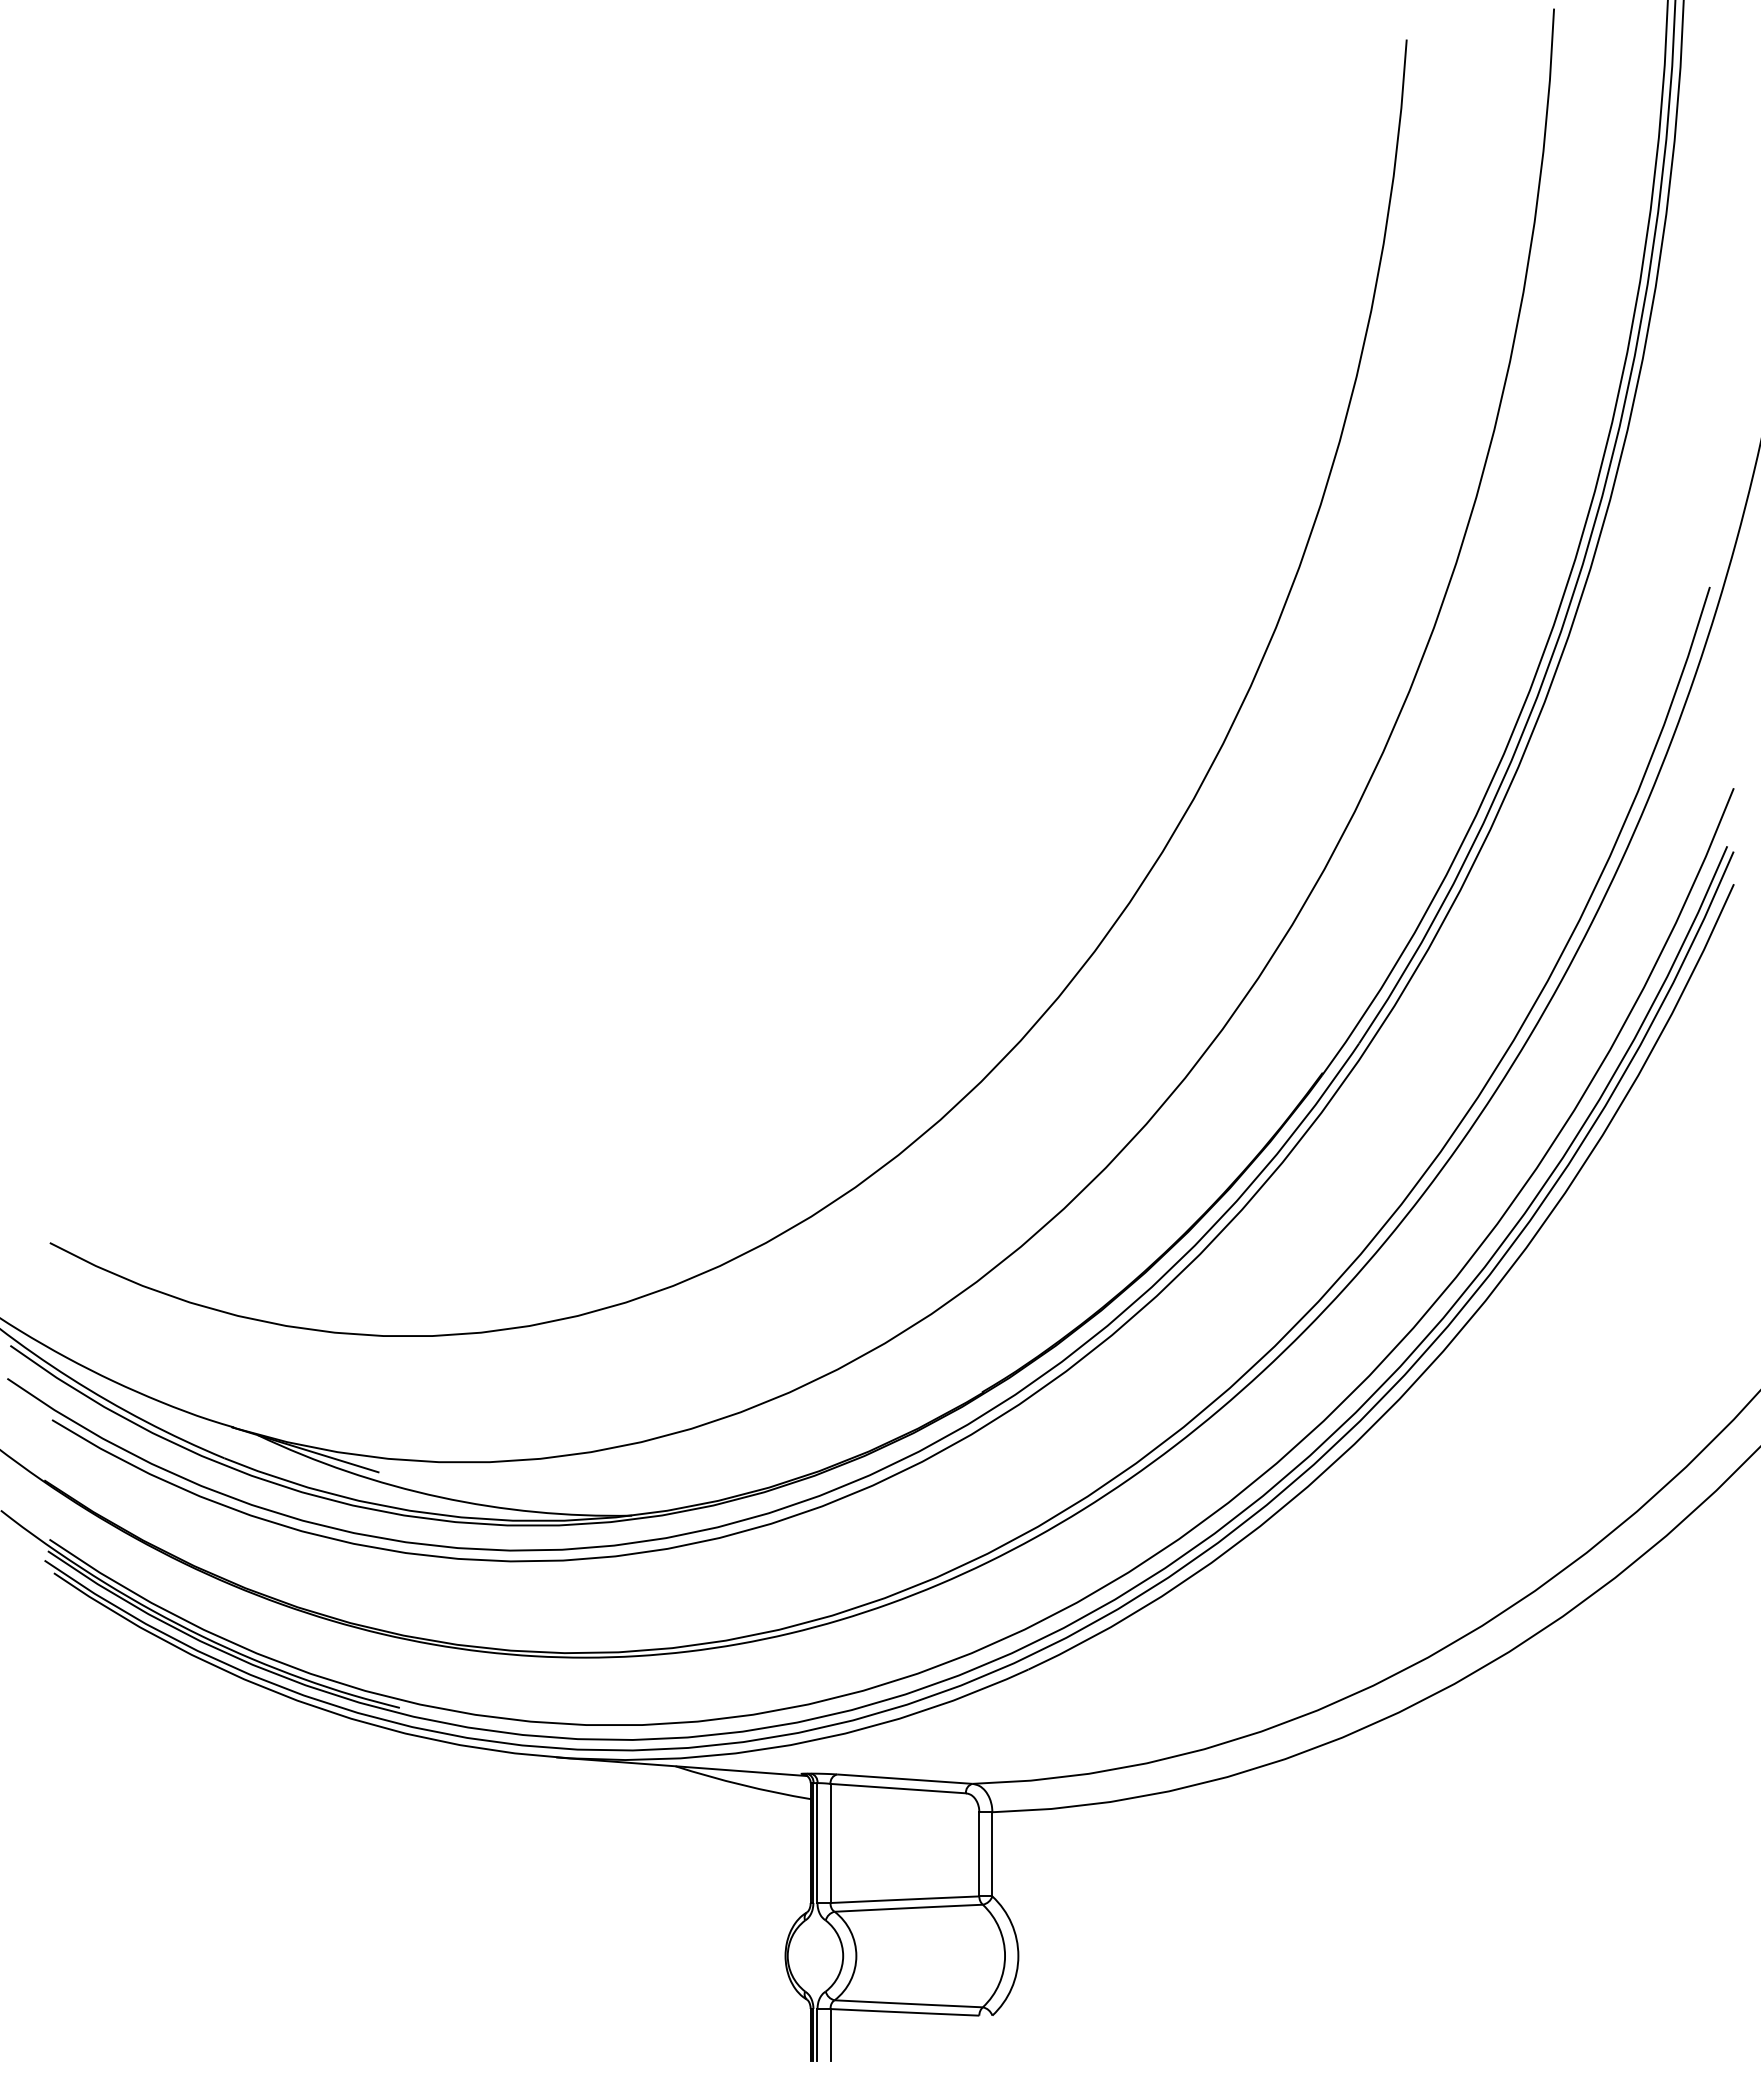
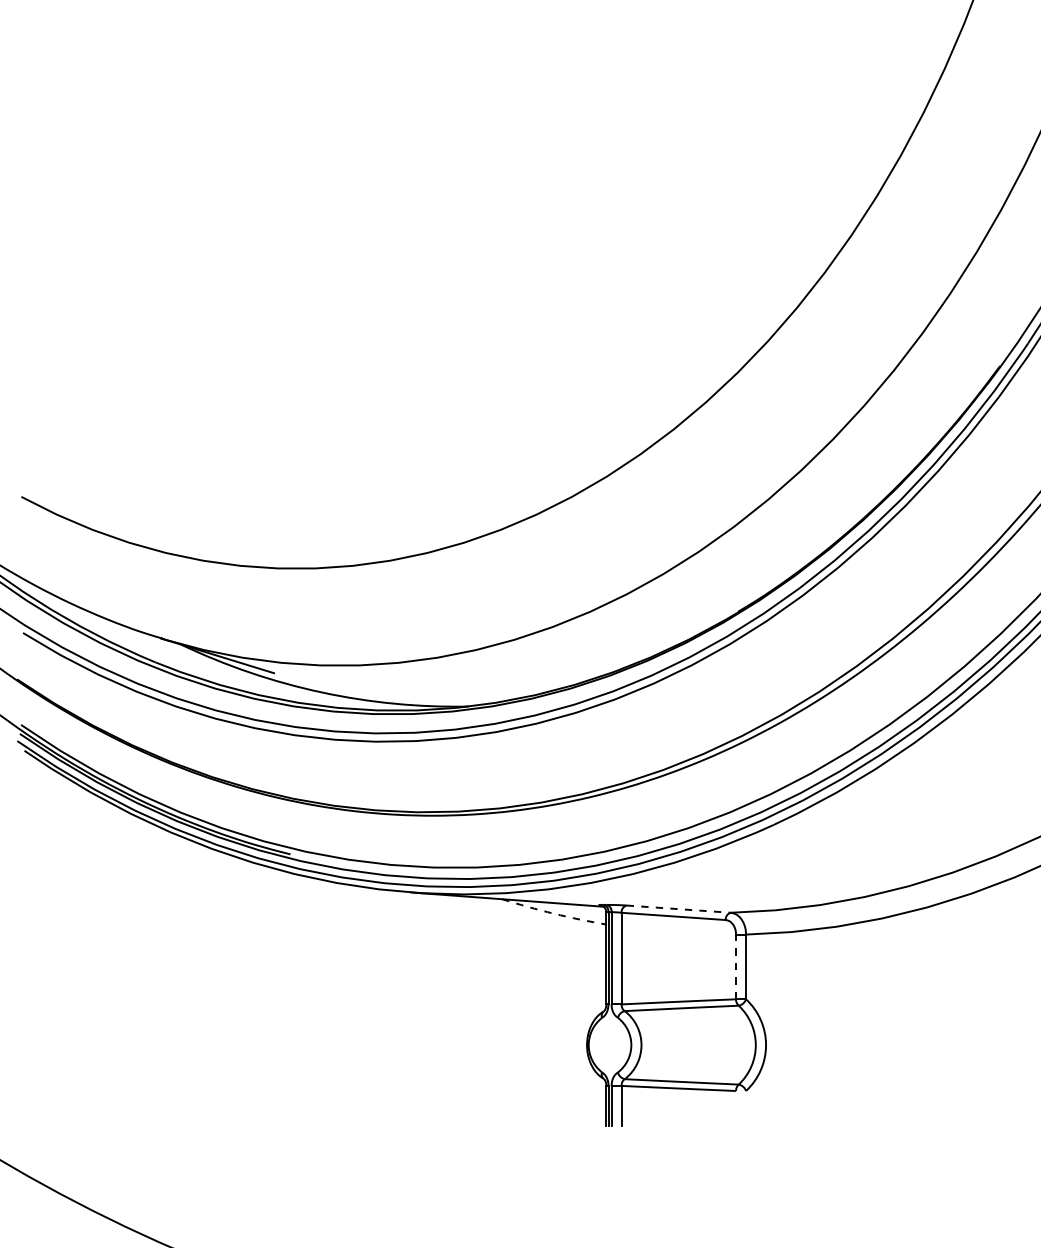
line: (904, 1779) -> (678, 909), solid -> dashed
arc: (742, 1785) -> (553, 914), solid -> dashed
line: (979, 1853) -> (736, 966), solid -> dashed

